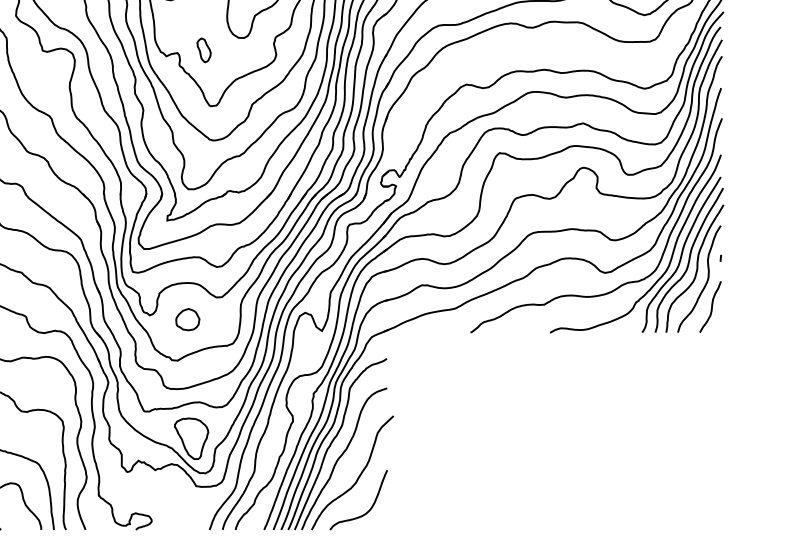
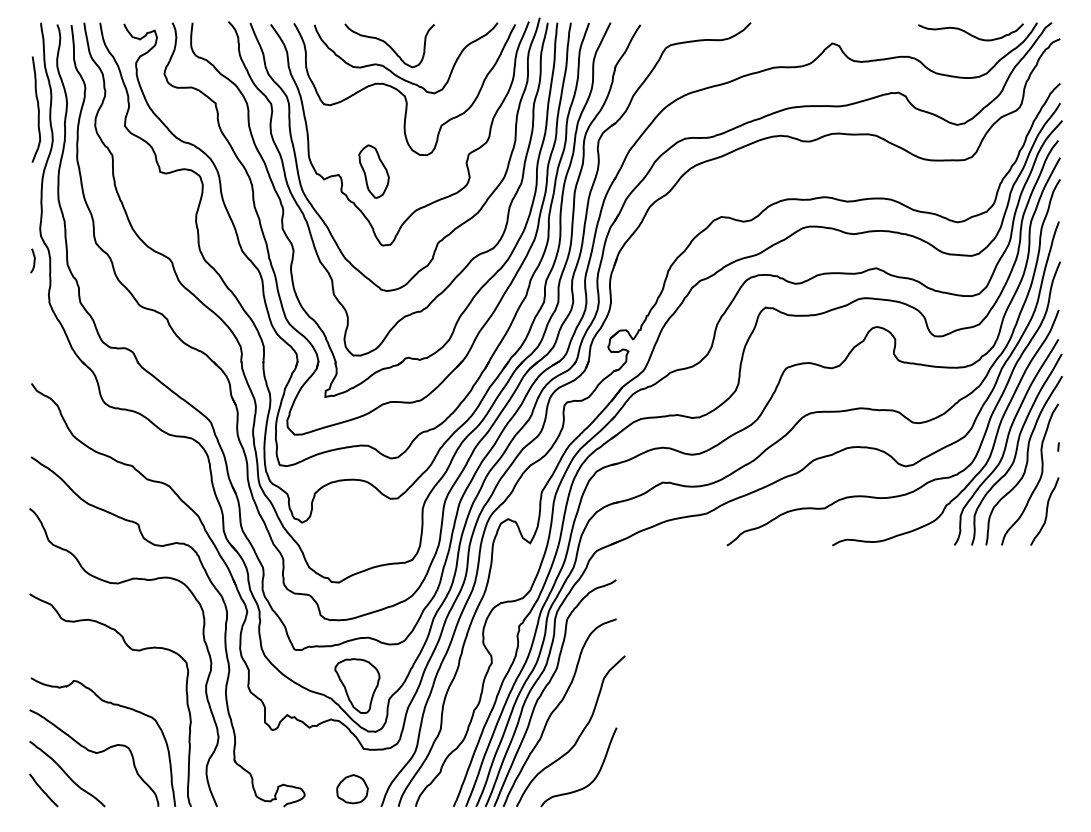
part: (203, 50) -> (373, 171), size x1.67
part: (187, 319) -> (352, 789), moved

